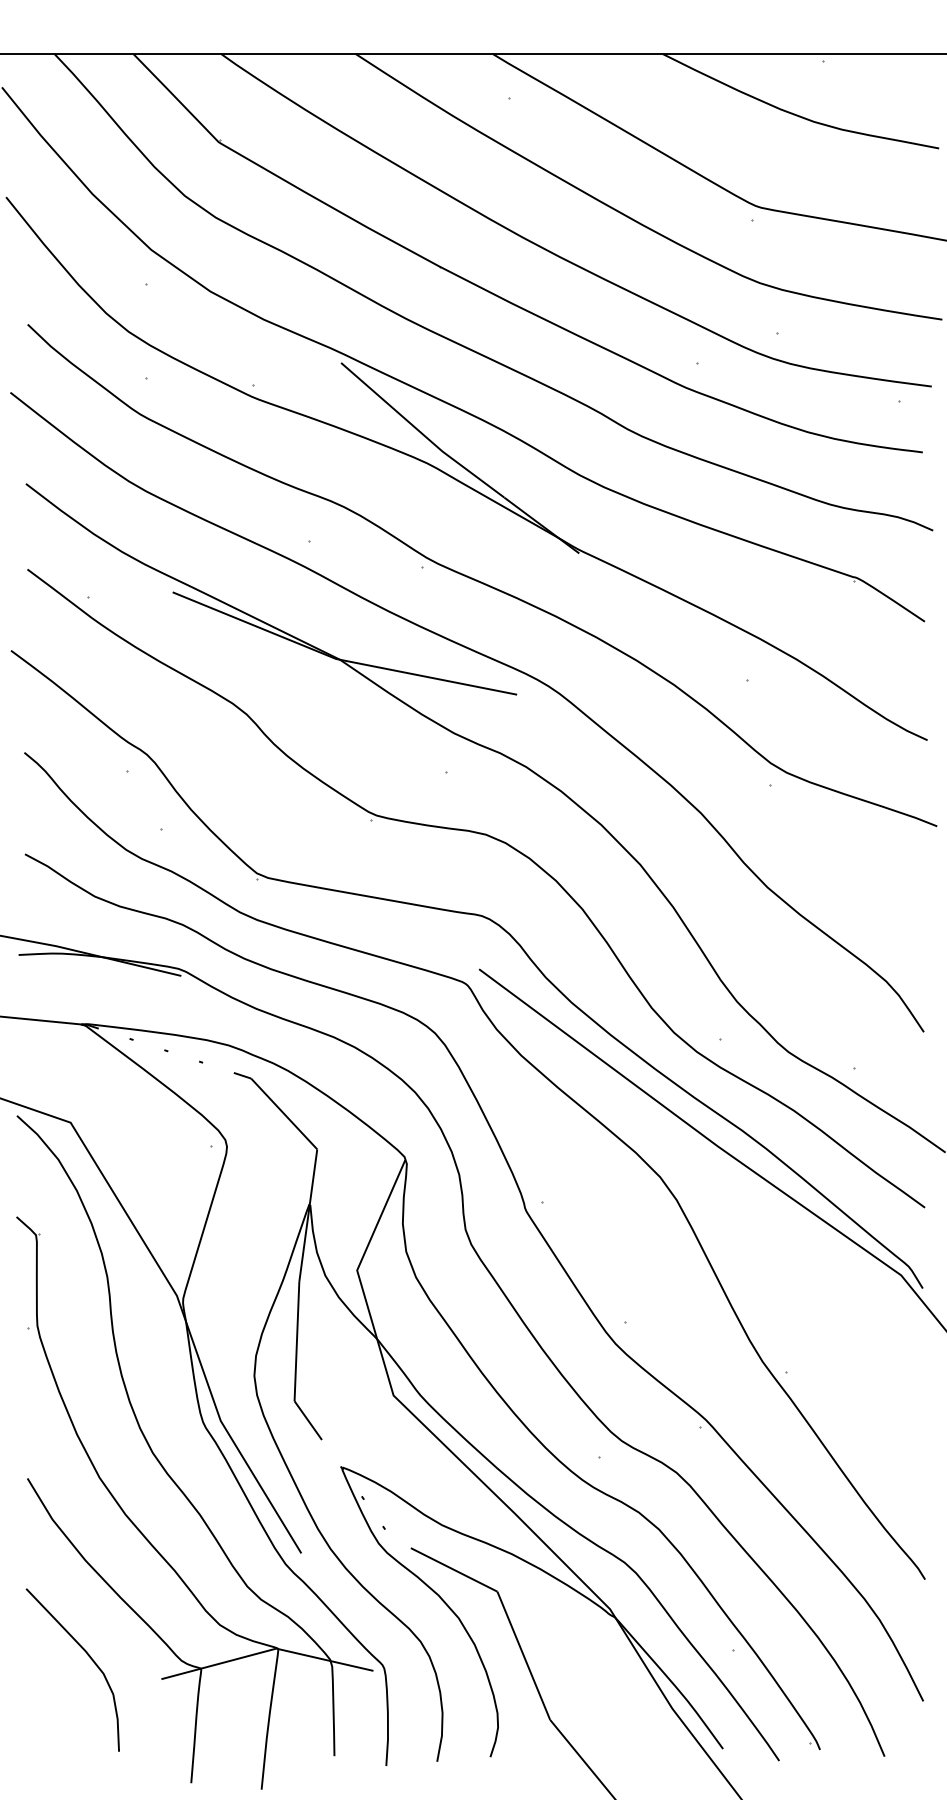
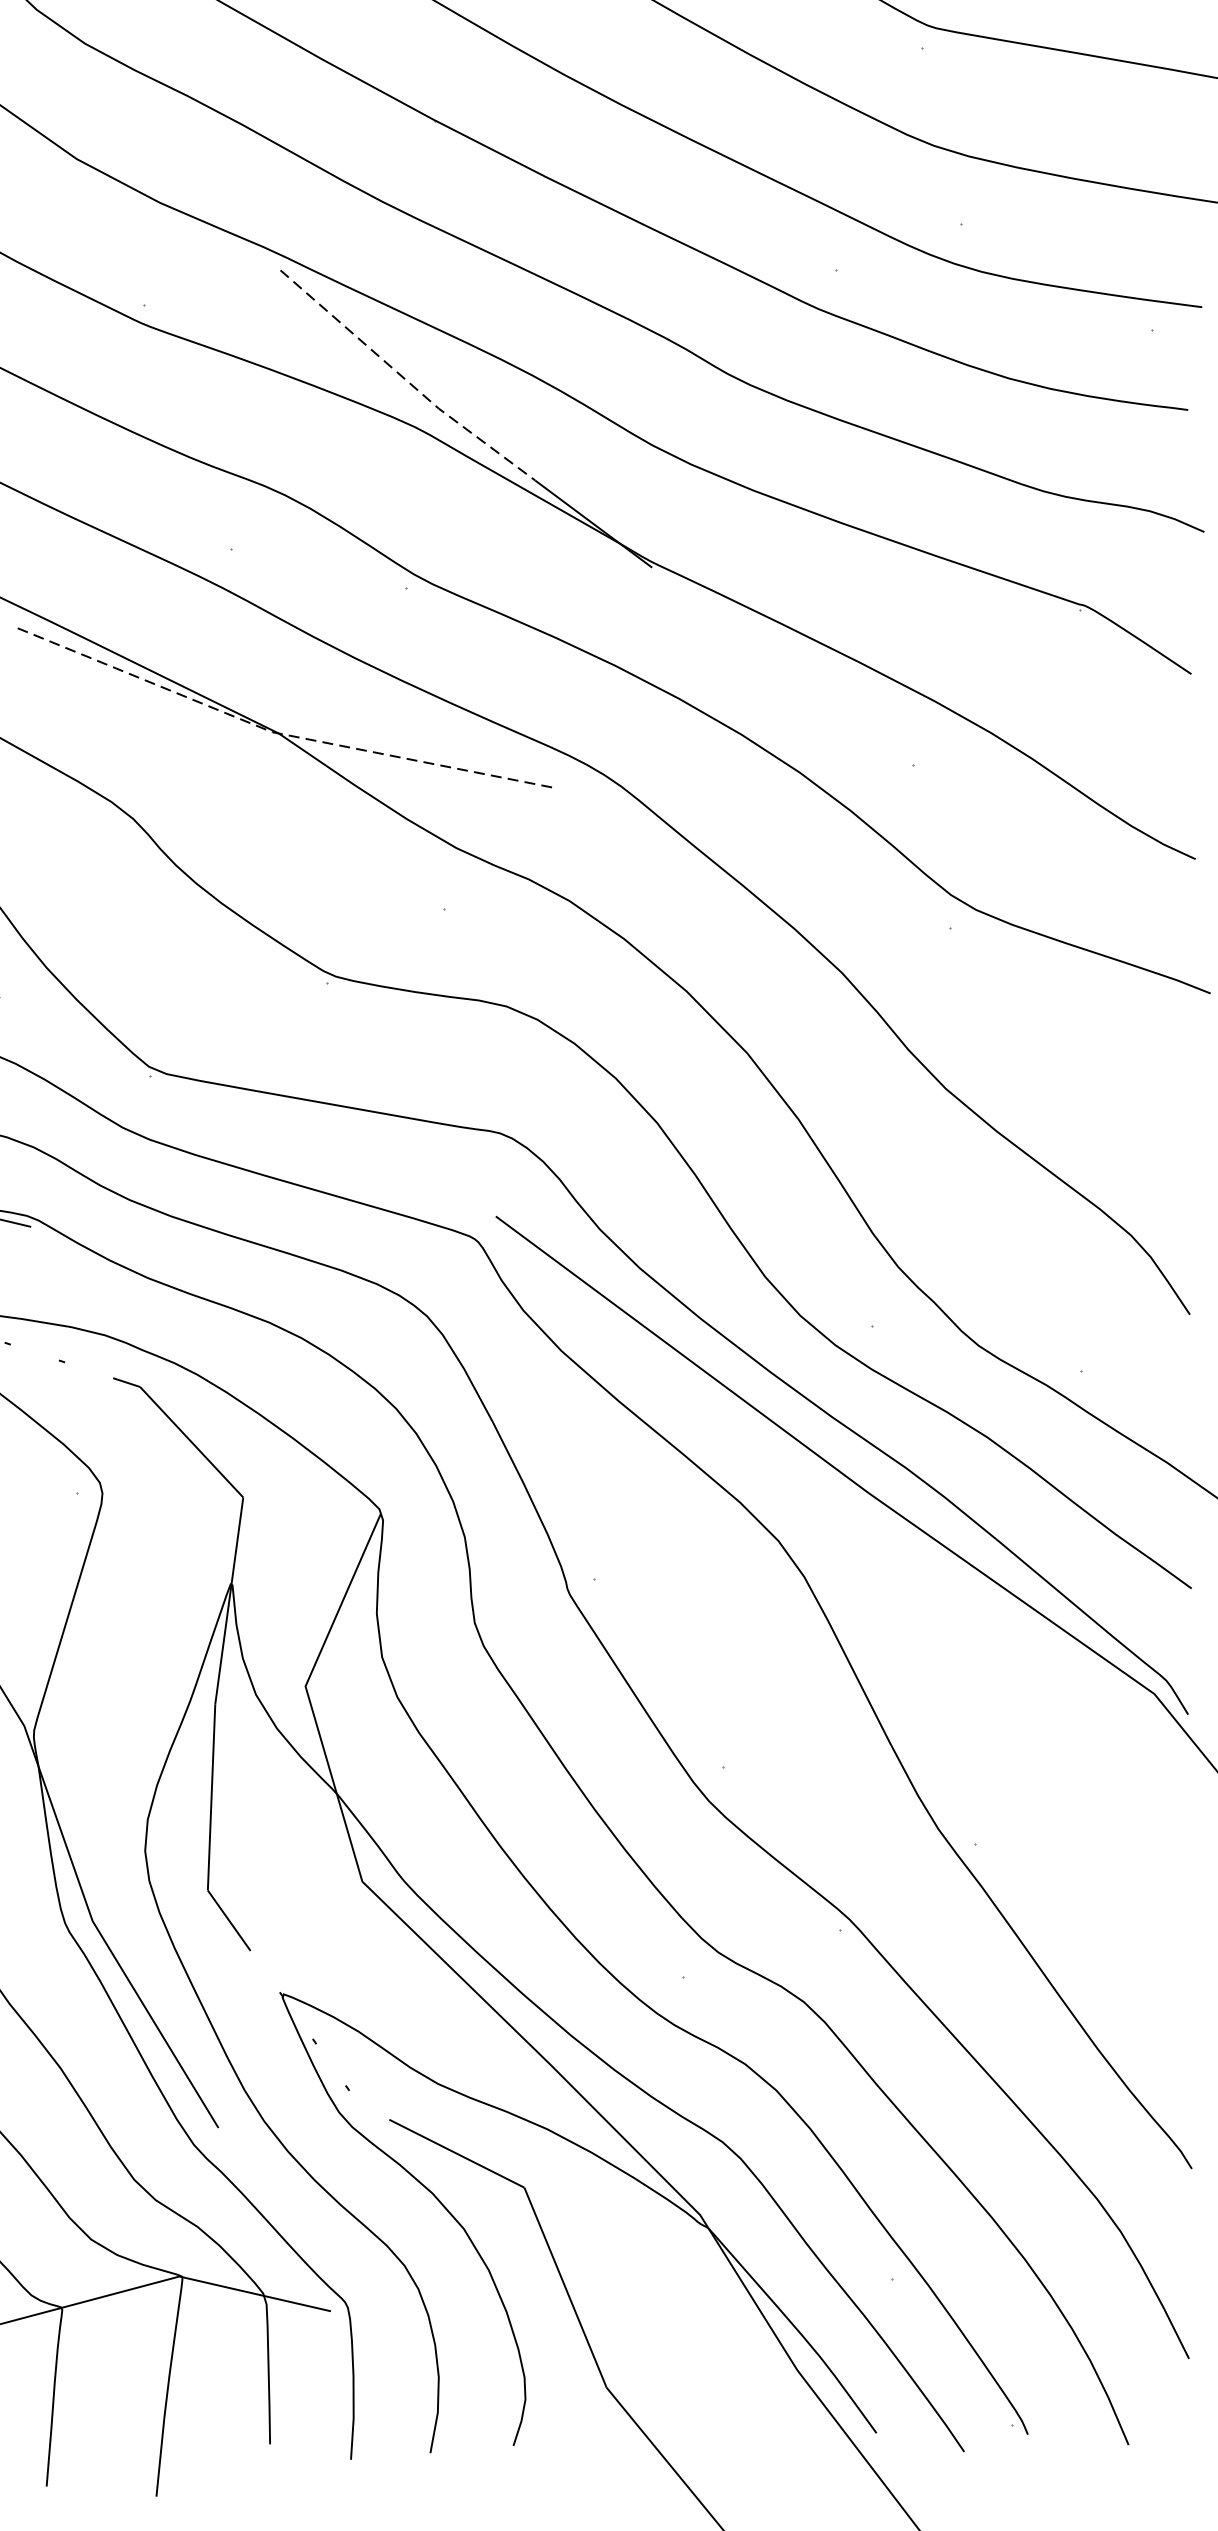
line: (421, 433) -> (405, 380), solid -> dashed
line: (339, 659) -> (277, 733), solid -> dashed

